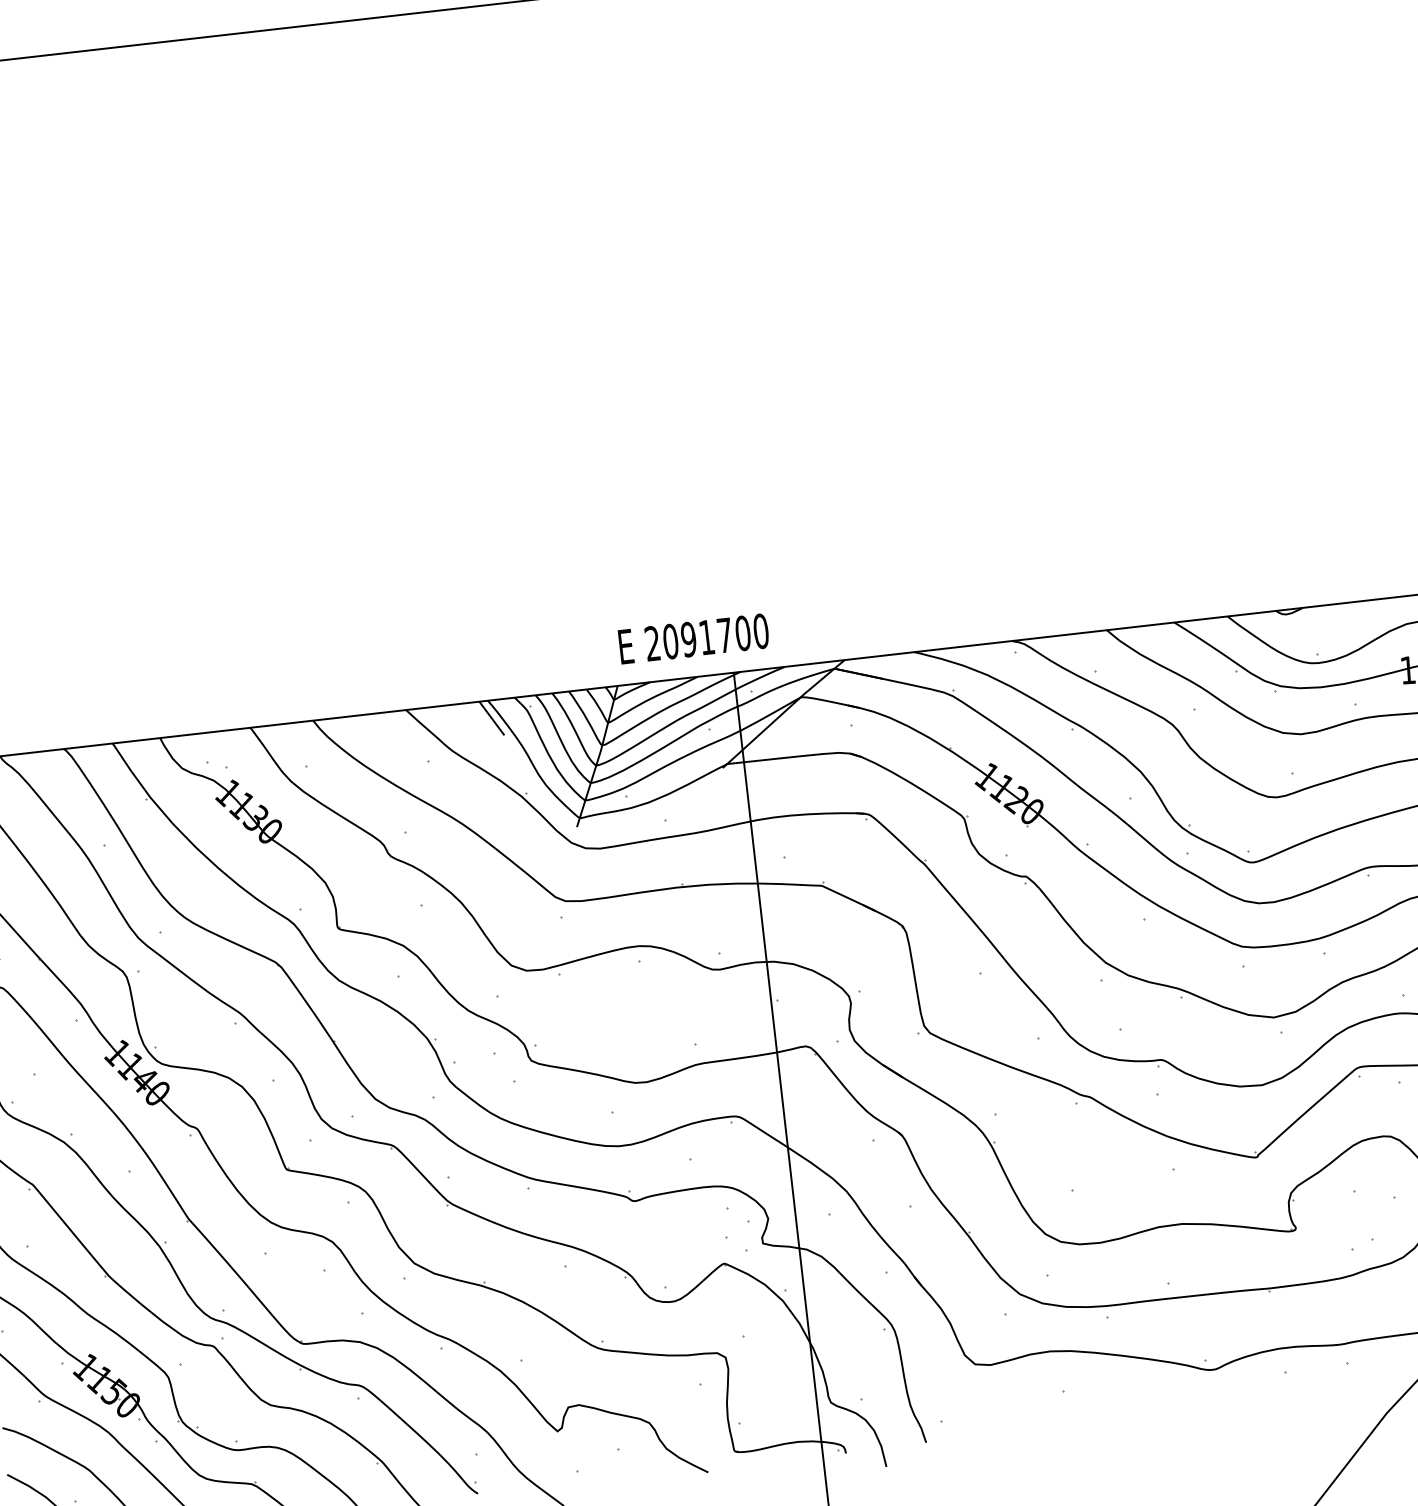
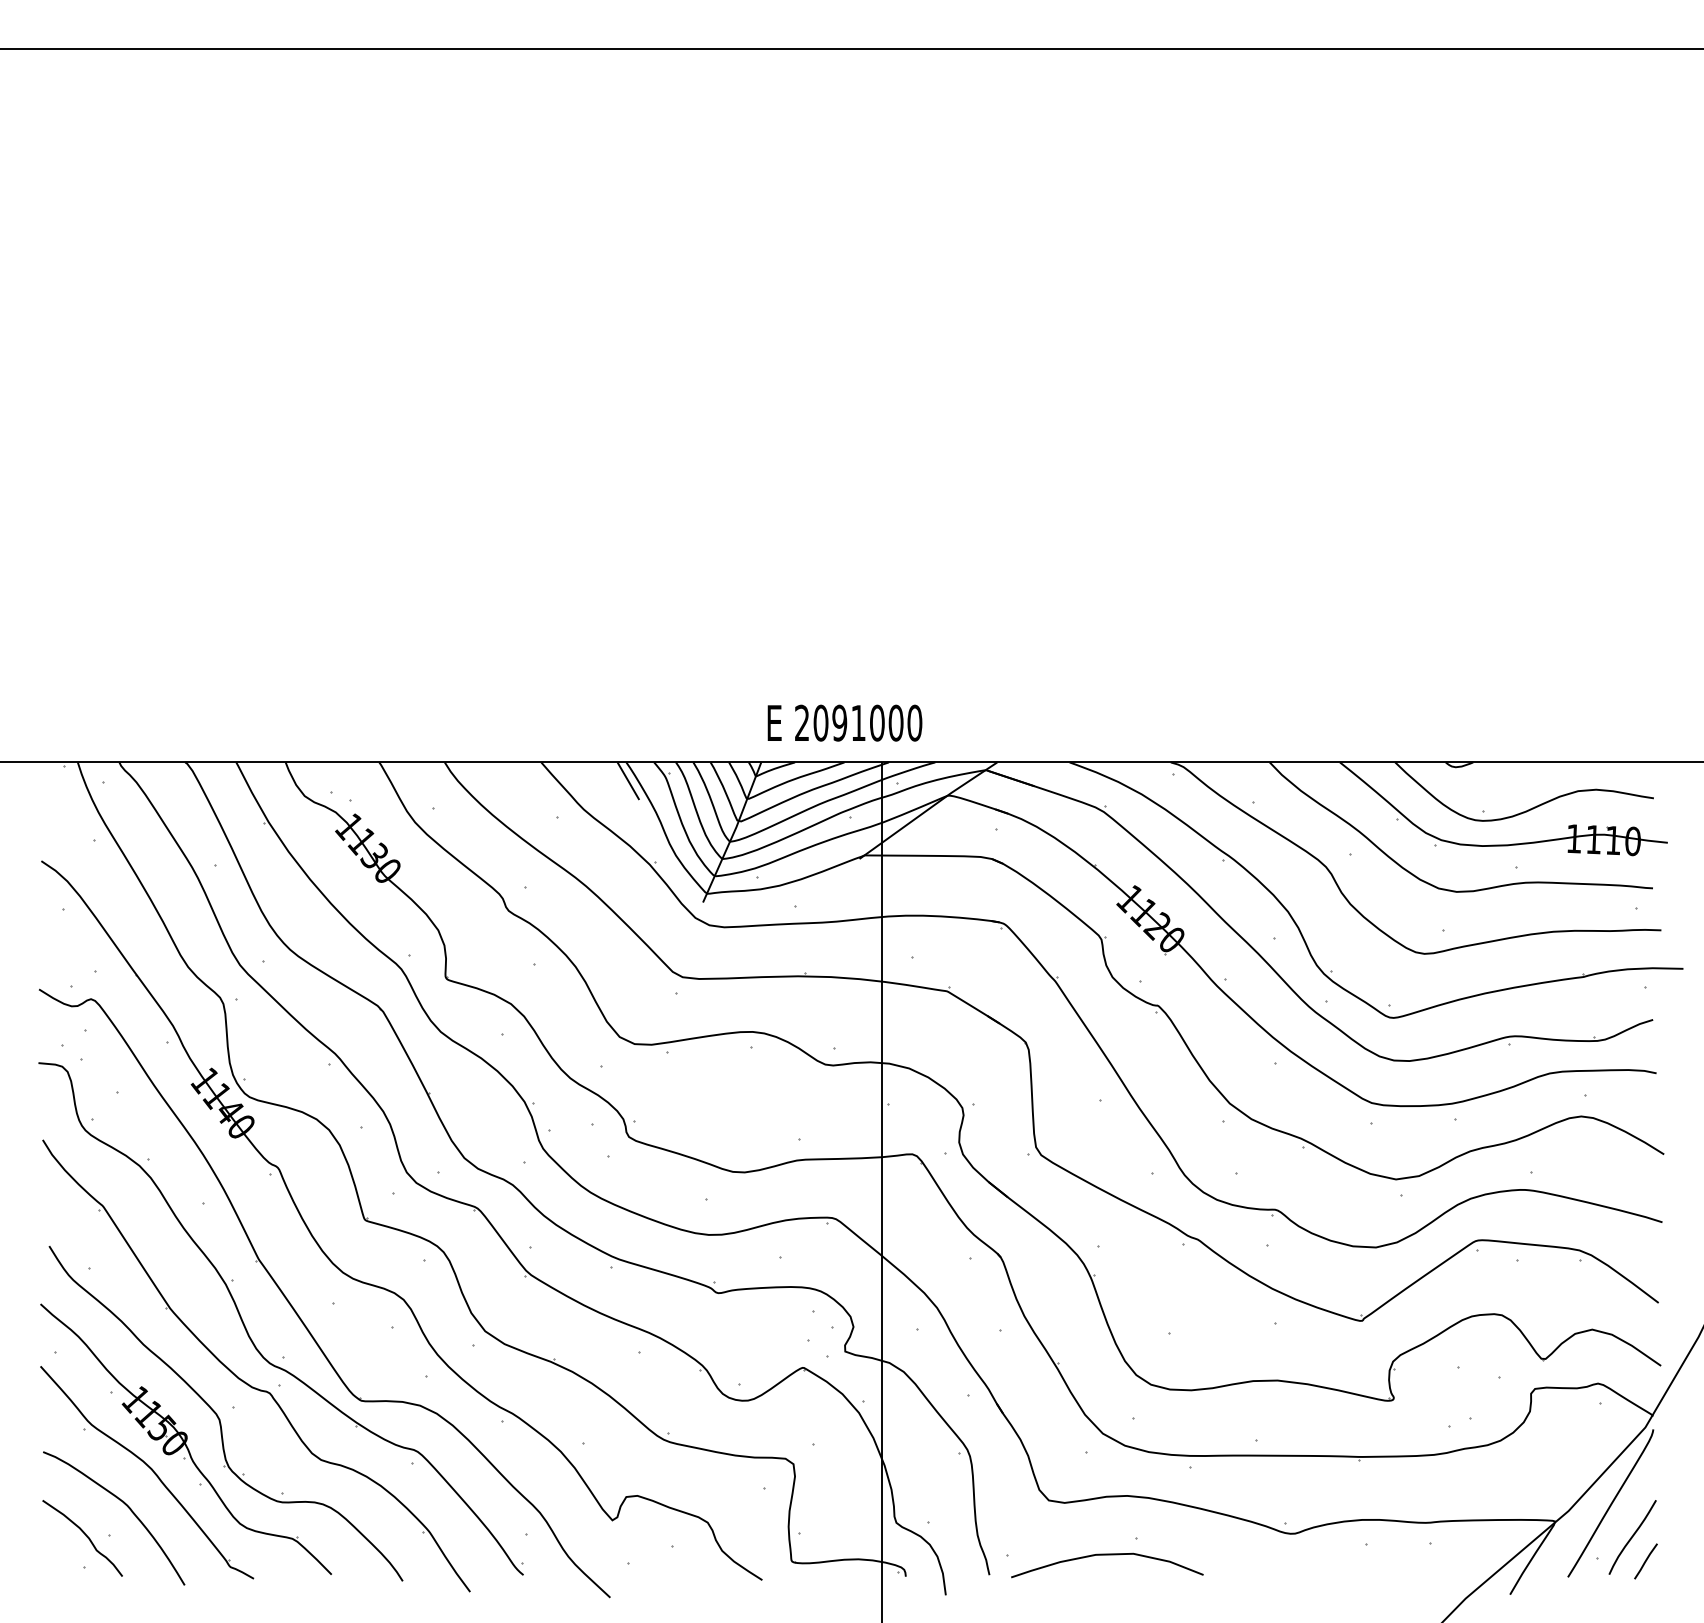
text: (725, 634) -> (877, 722), 2091700 -> 2091000
curve: (1037, 1410) -> (1107, 1555), added

